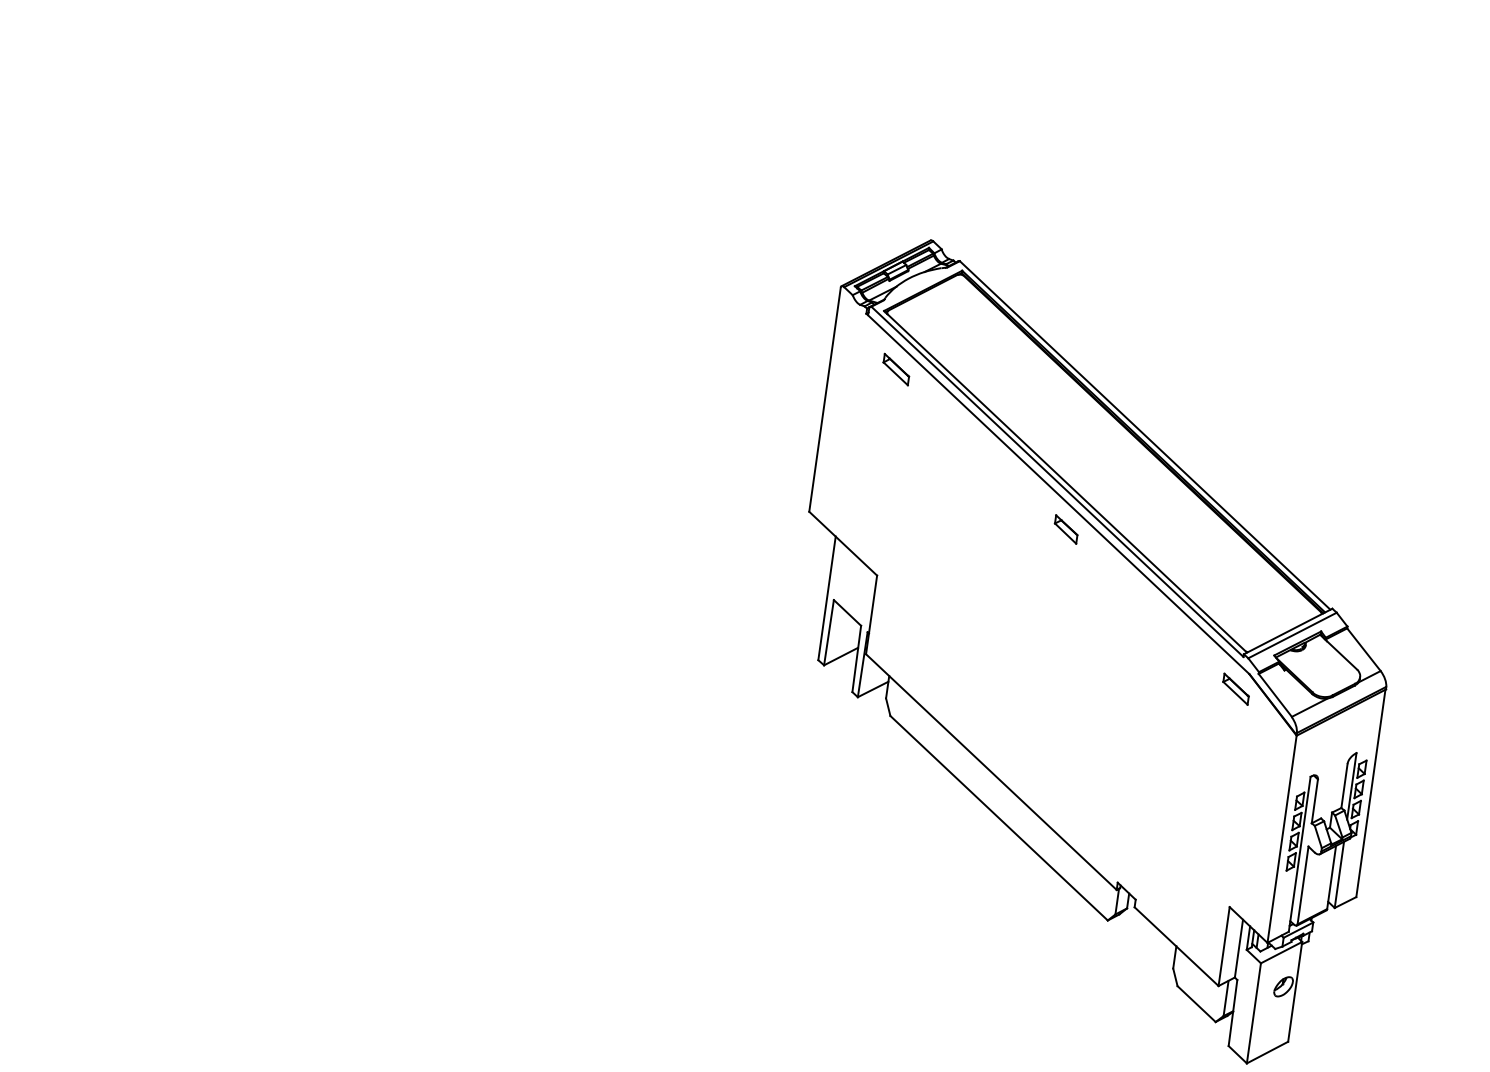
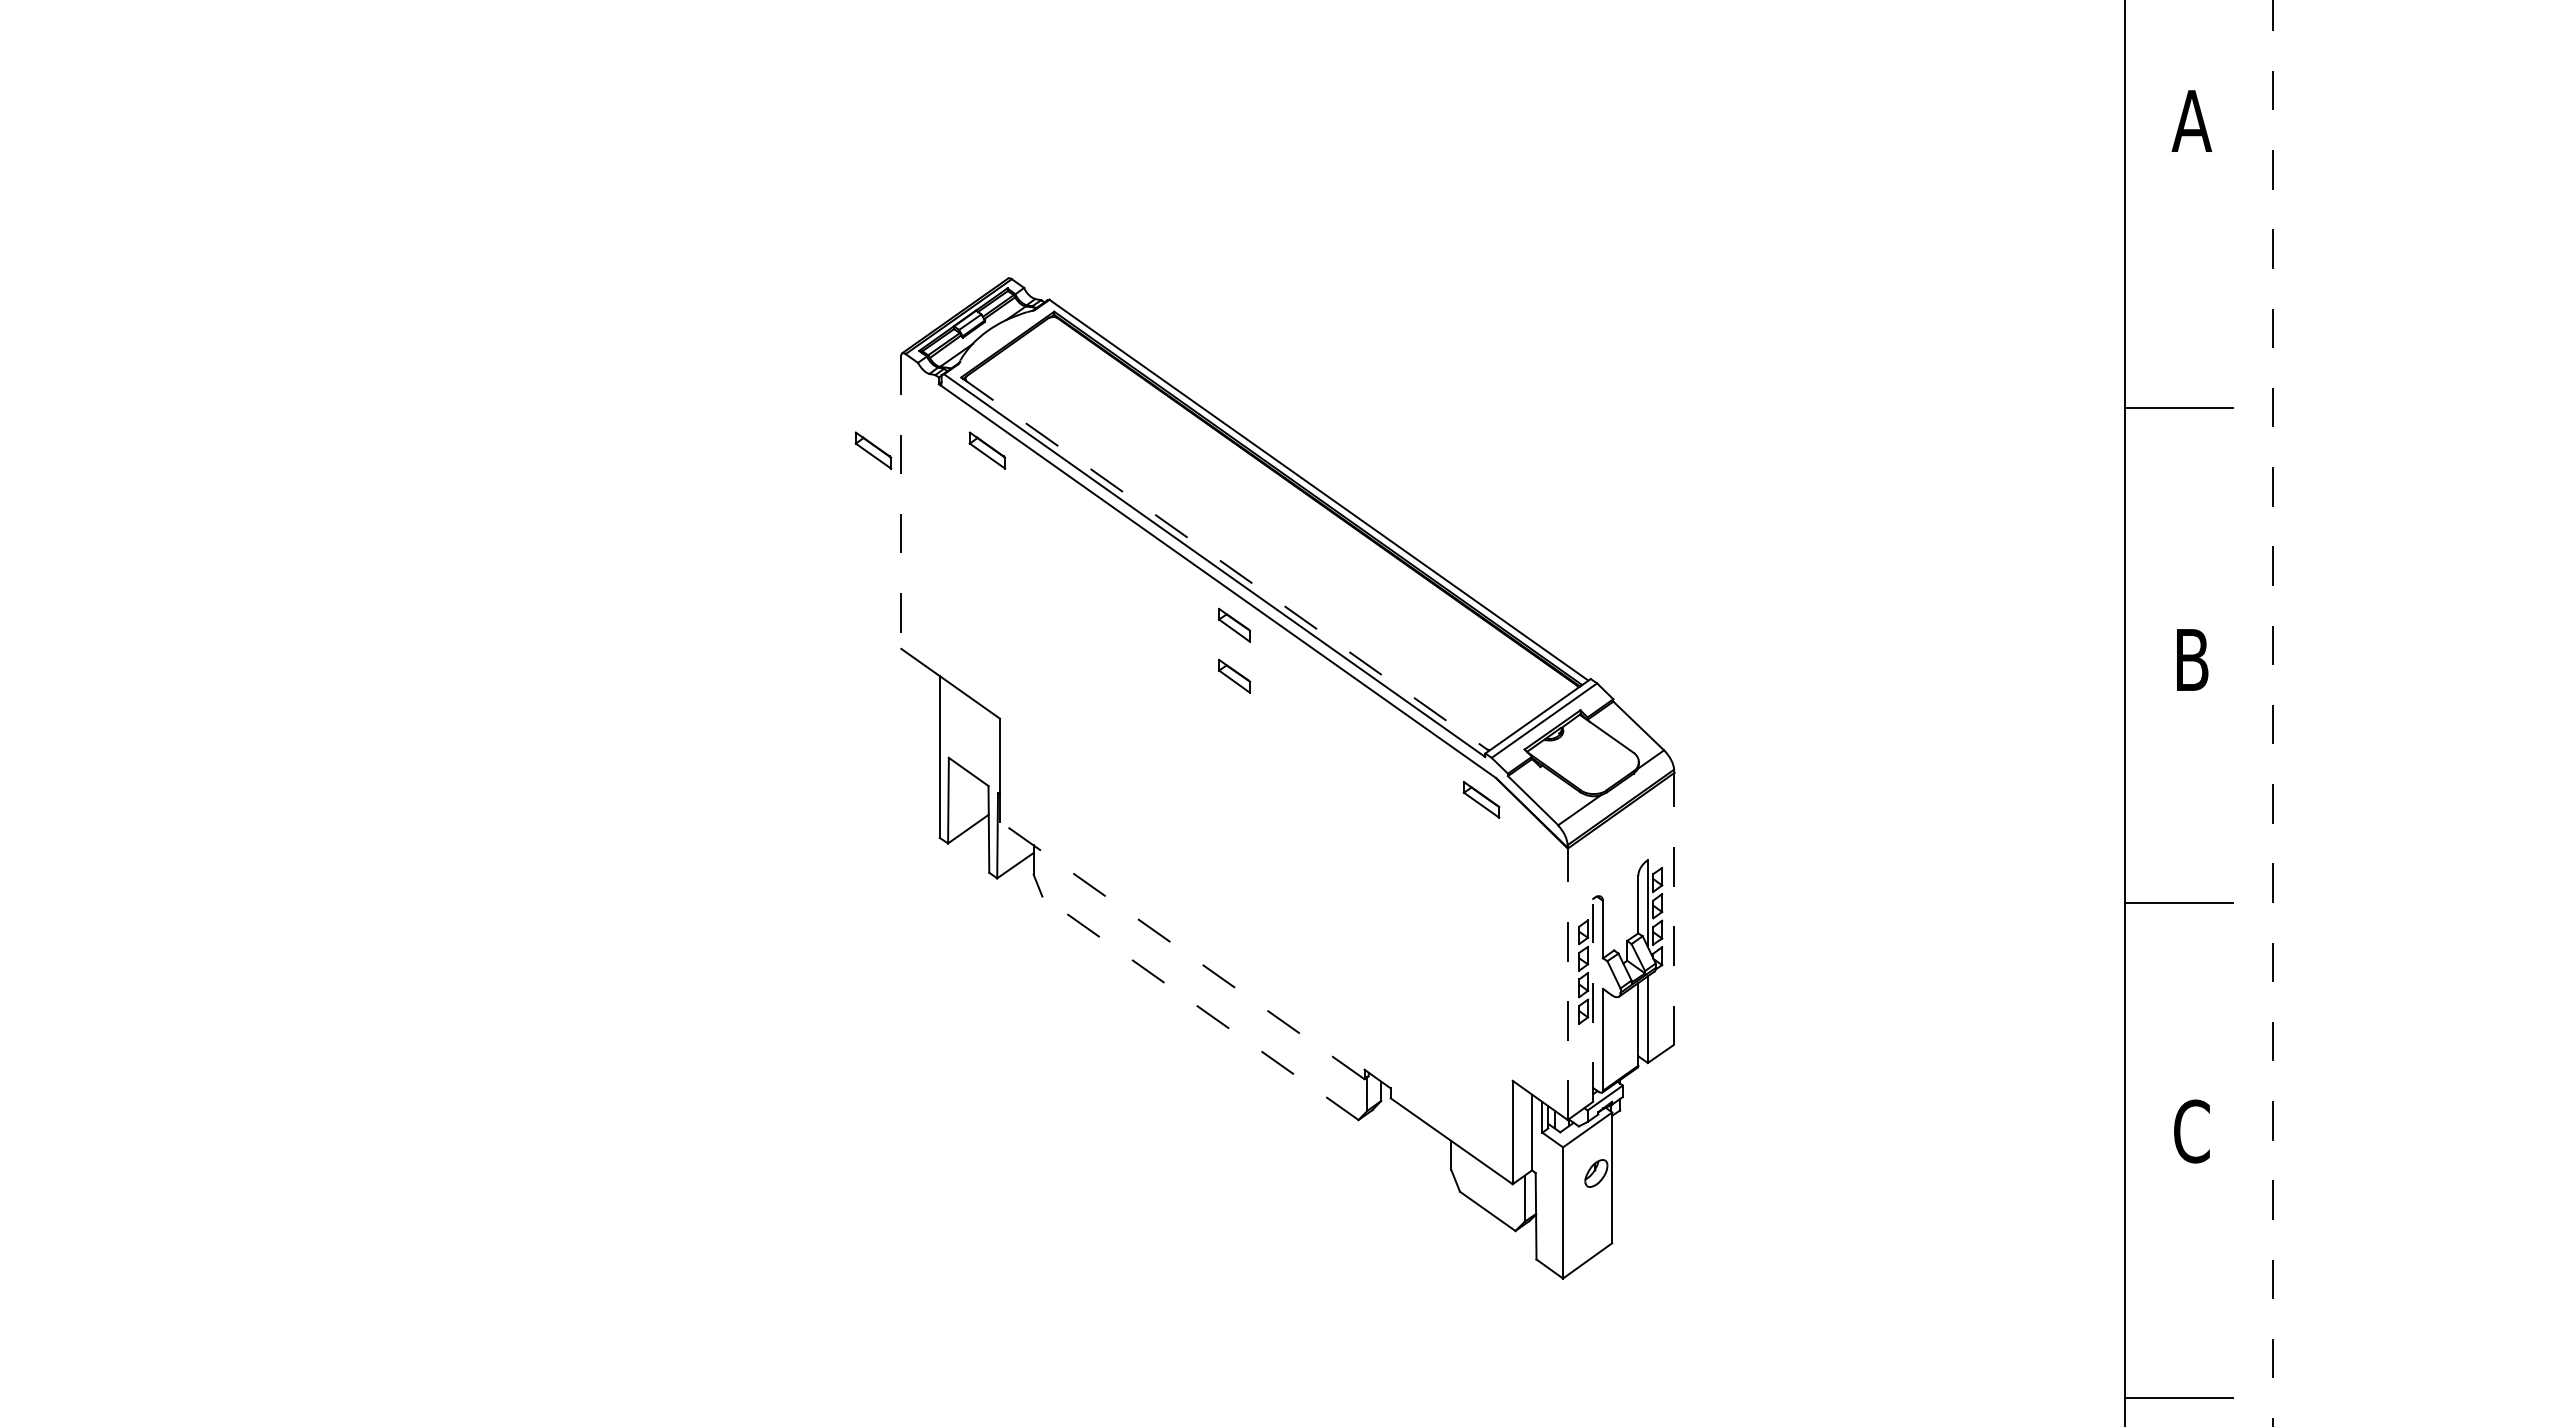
part: (809, 357) -> (873, 450), added
line: (825, 400) -> (901, 502), solid -> dashed
line: (1065, 482) -> (1225, 564), solid -> dashed
part: (1060, 568) -> (1234, 676), added
line: (990, 772) -> (1181, 950), solid -> dashed
line: (1370, 793) -> (1673, 909), solid -> dashed
line: (999, 818) -> (1200, 1008), solid -> dashed
line: (1282, 837) -> (1567, 982), solid -> dashed
line: (1300, 853) -> (1593, 999), solid -> dashed

